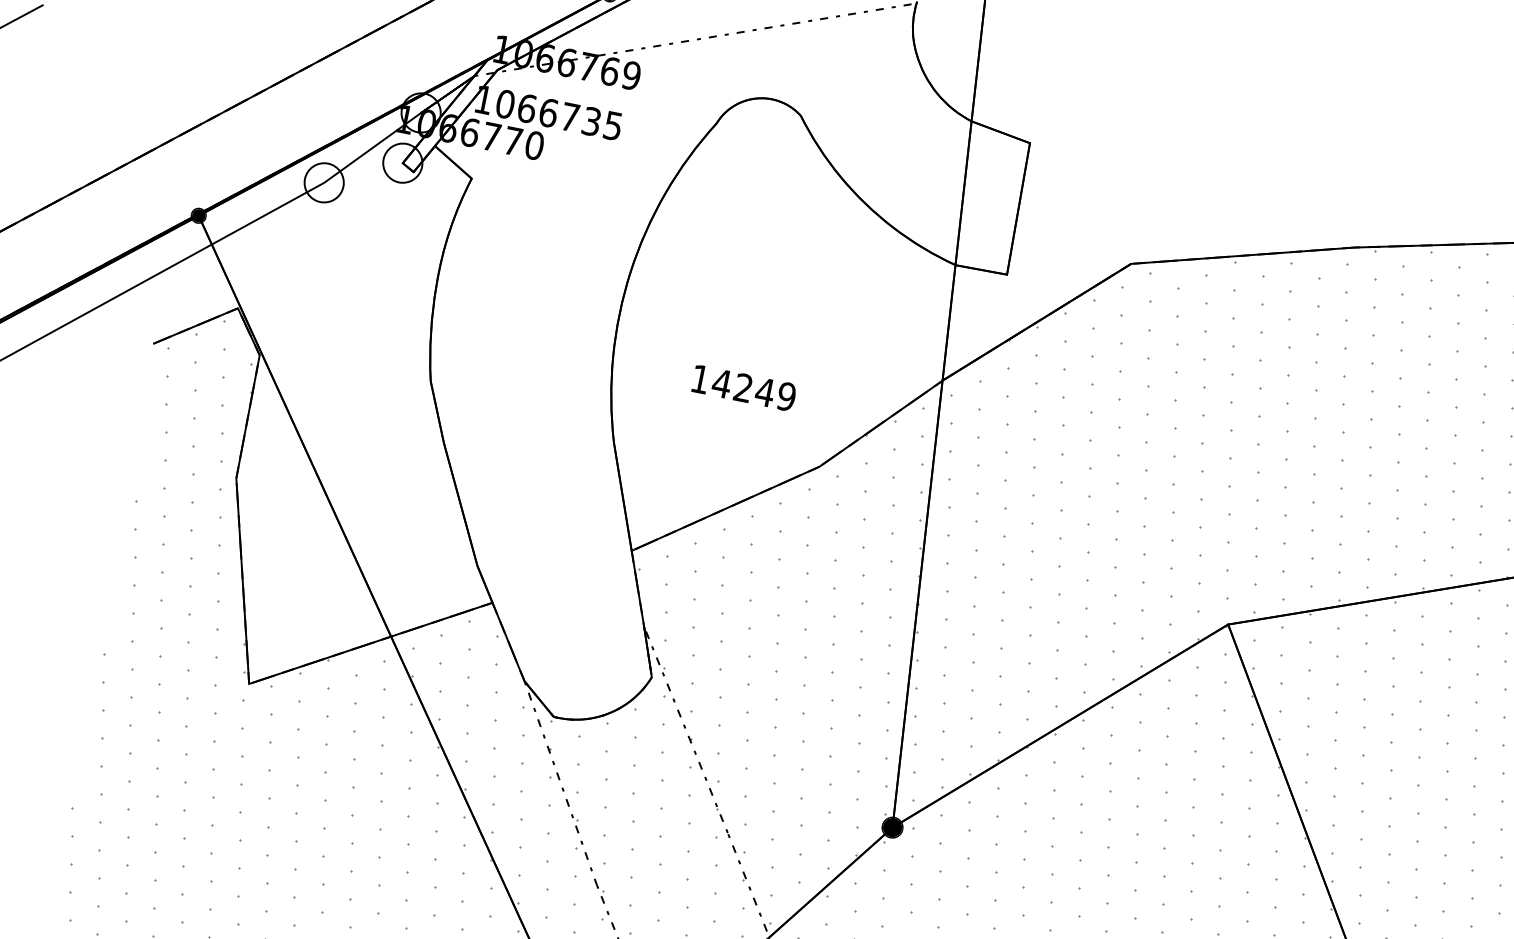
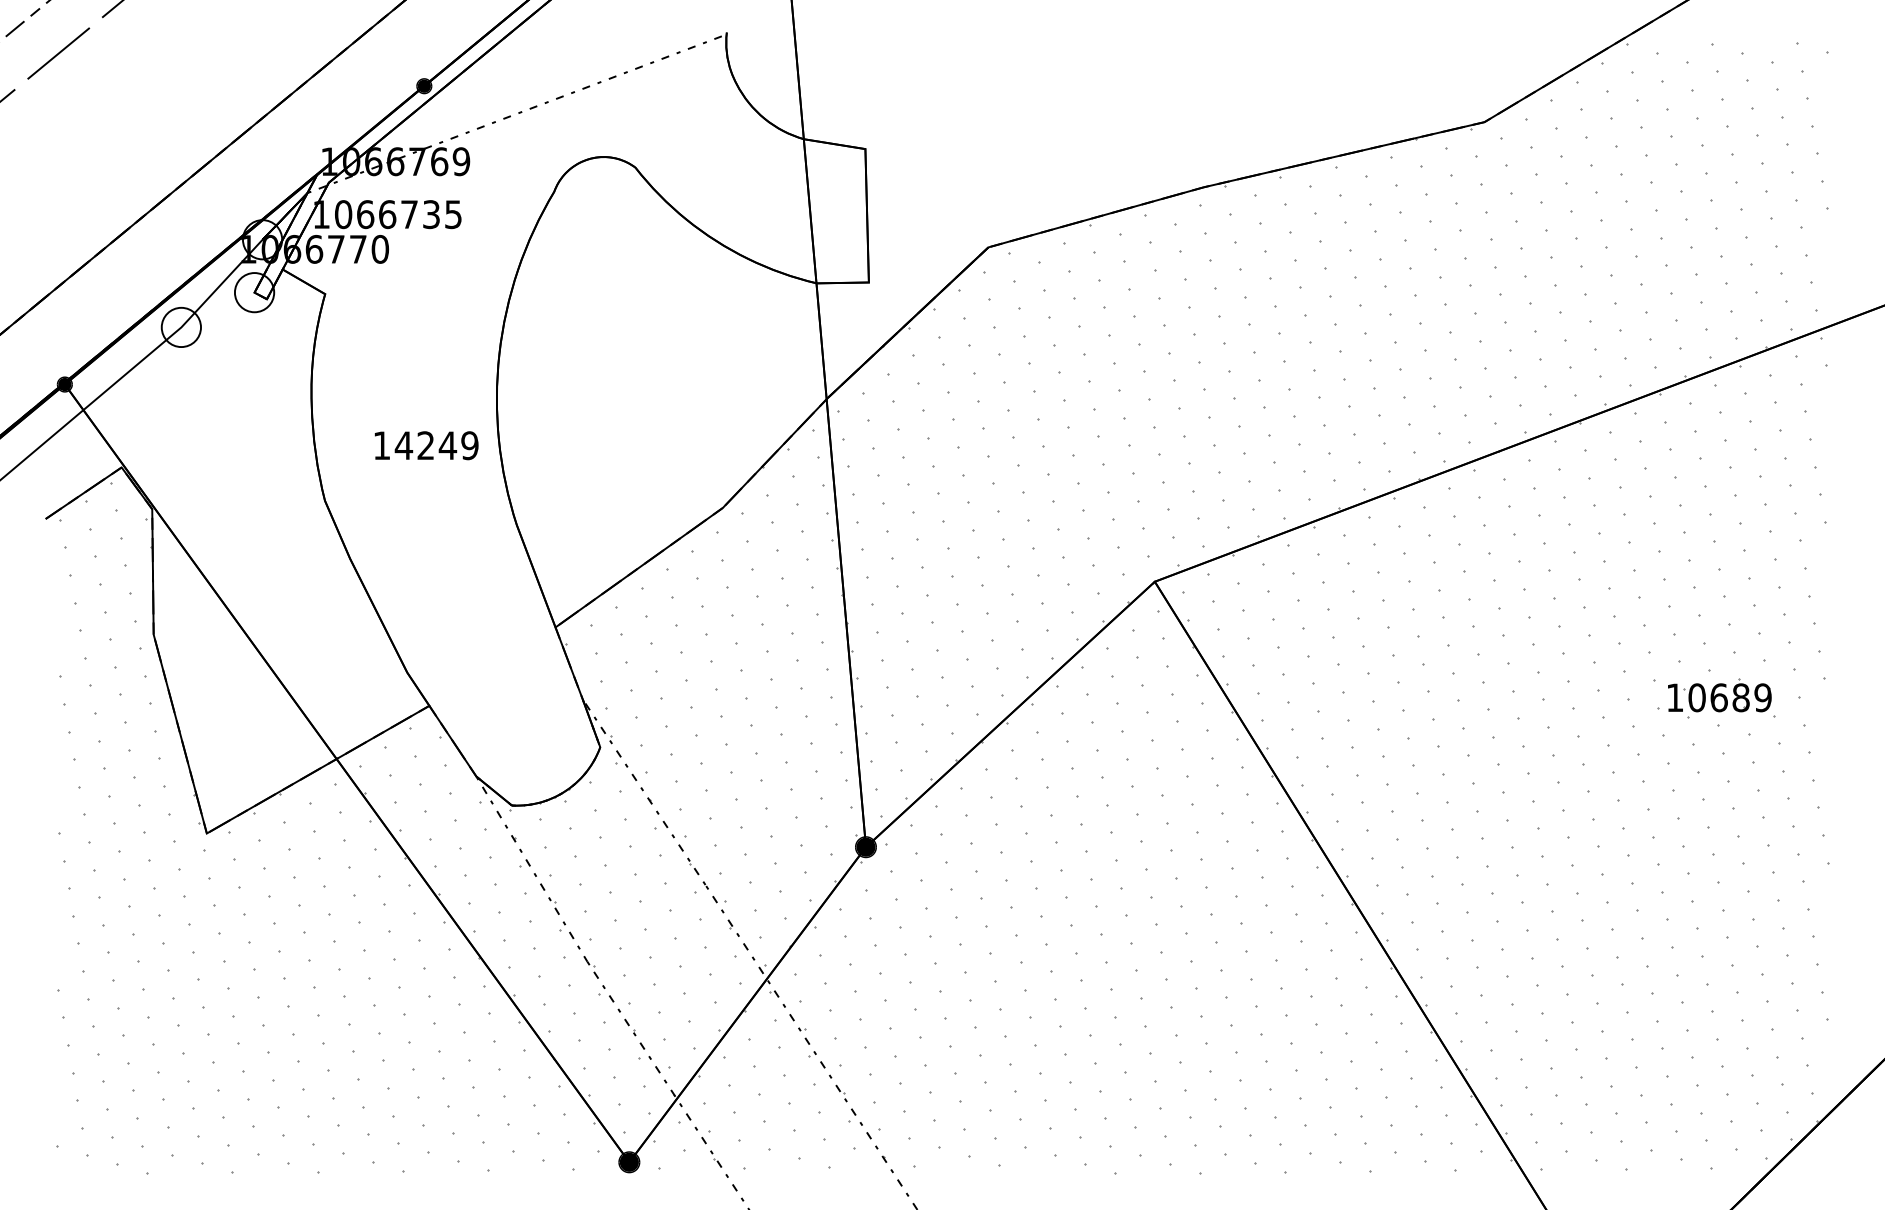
text: (744, 387) -> (426, 445), moved

